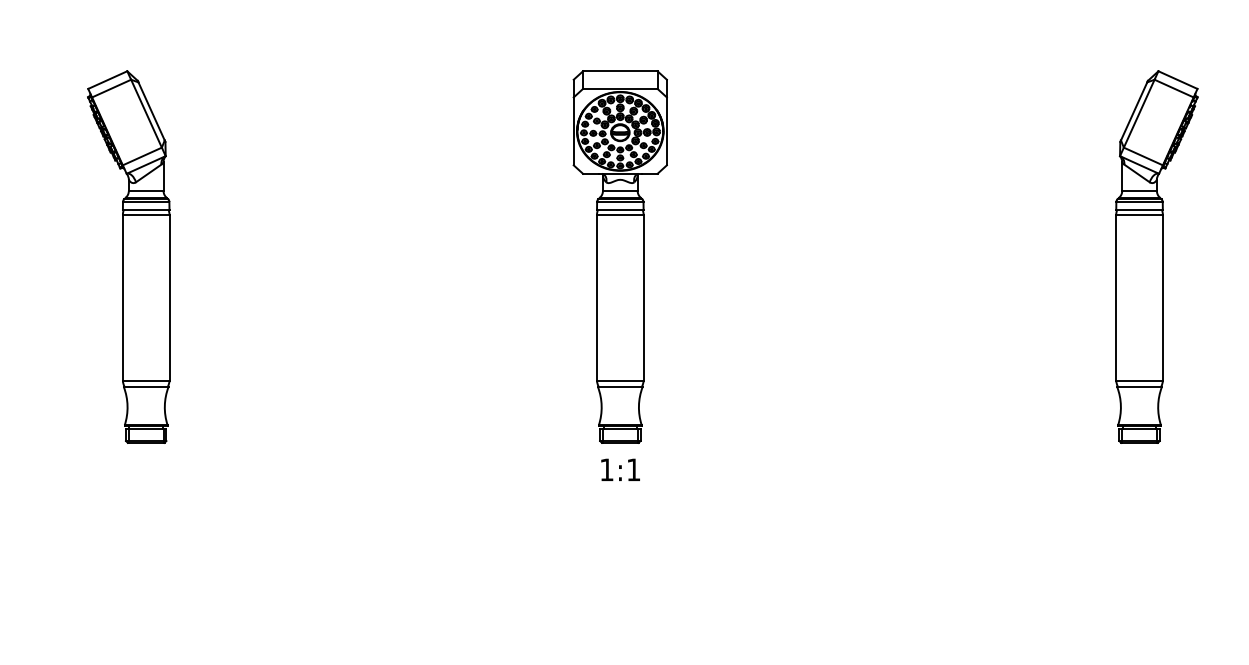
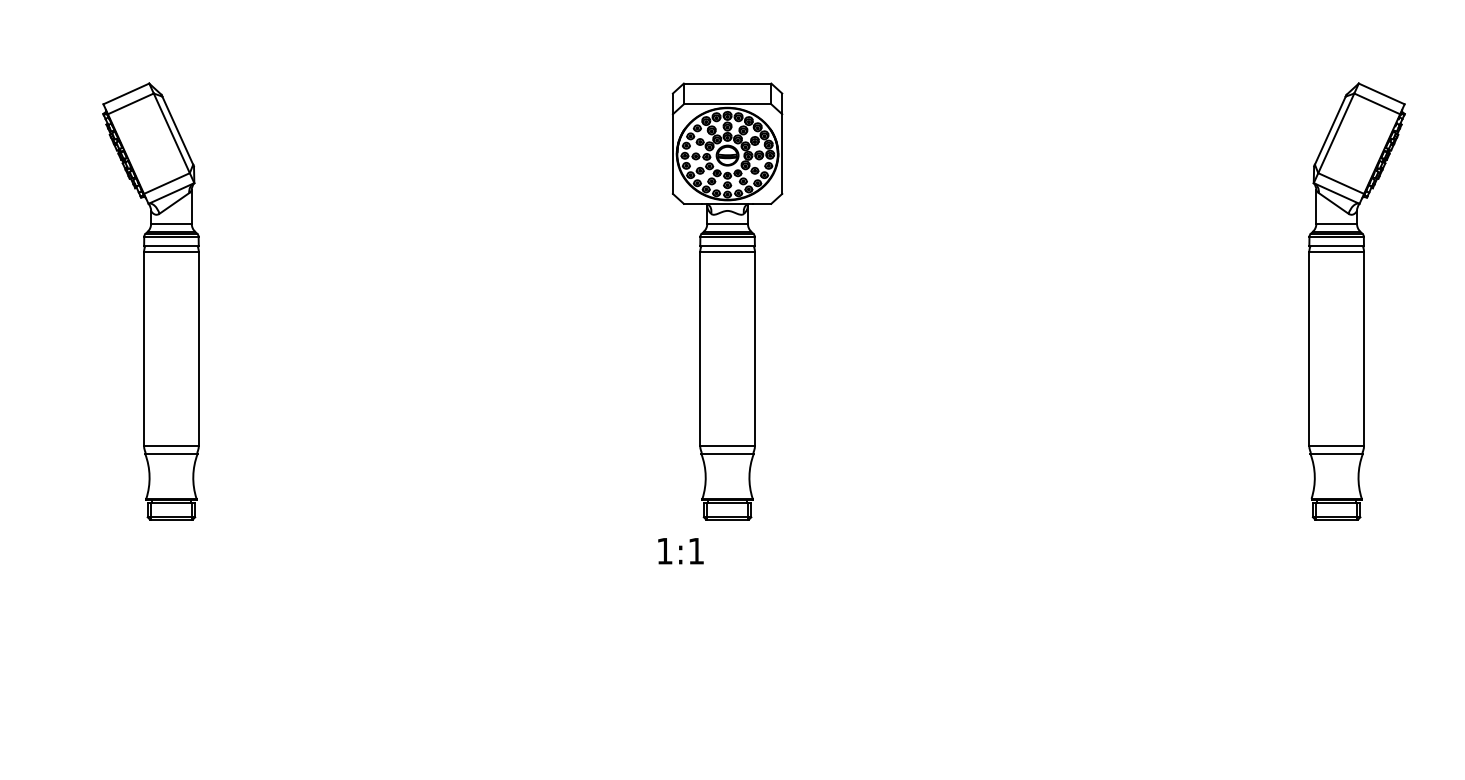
text: (620, 470) -> (680, 551), moved

